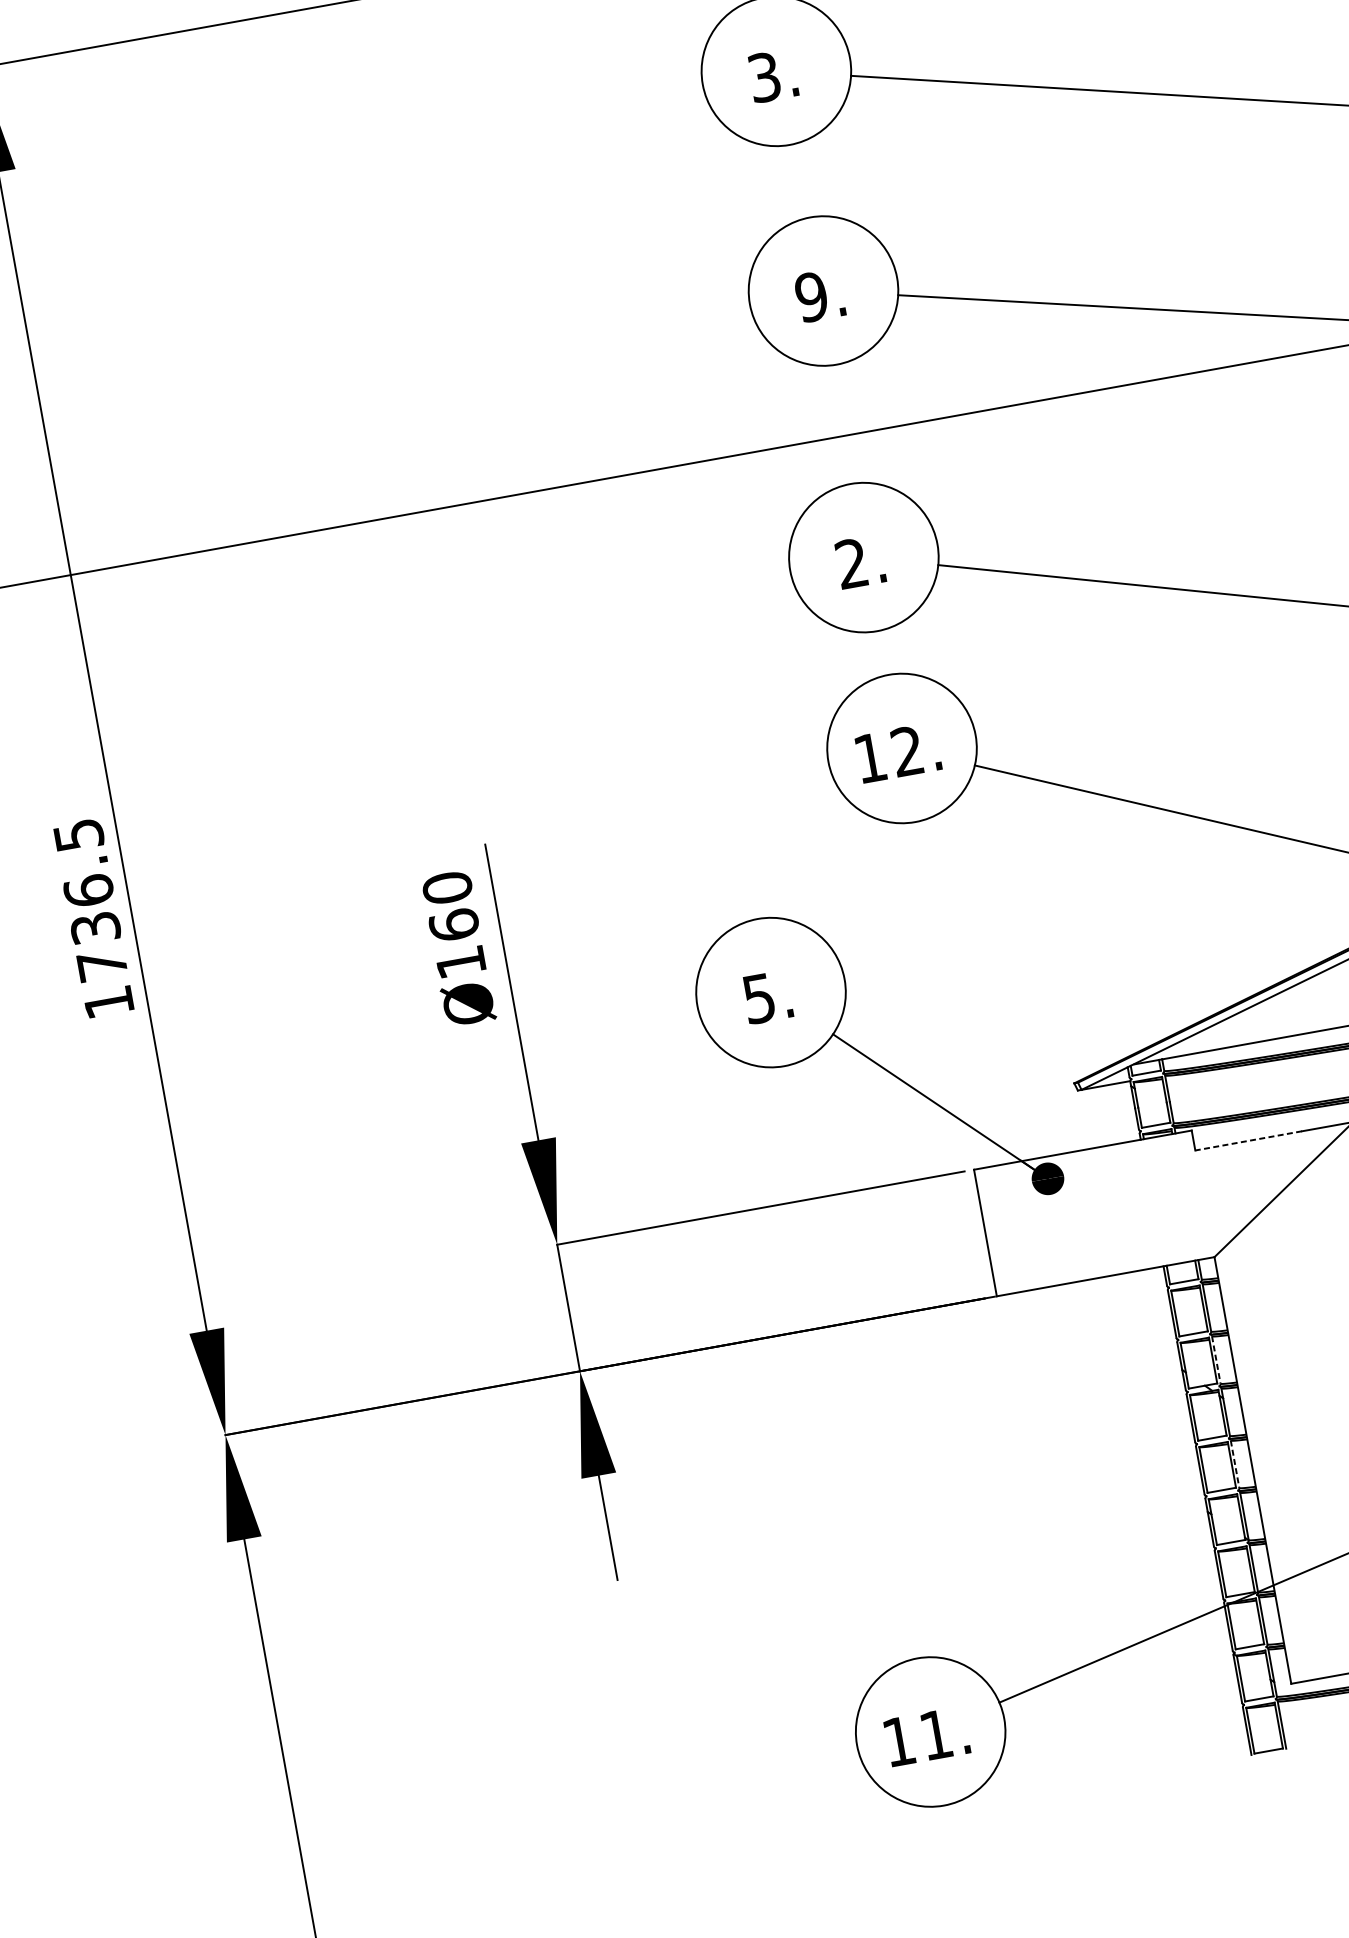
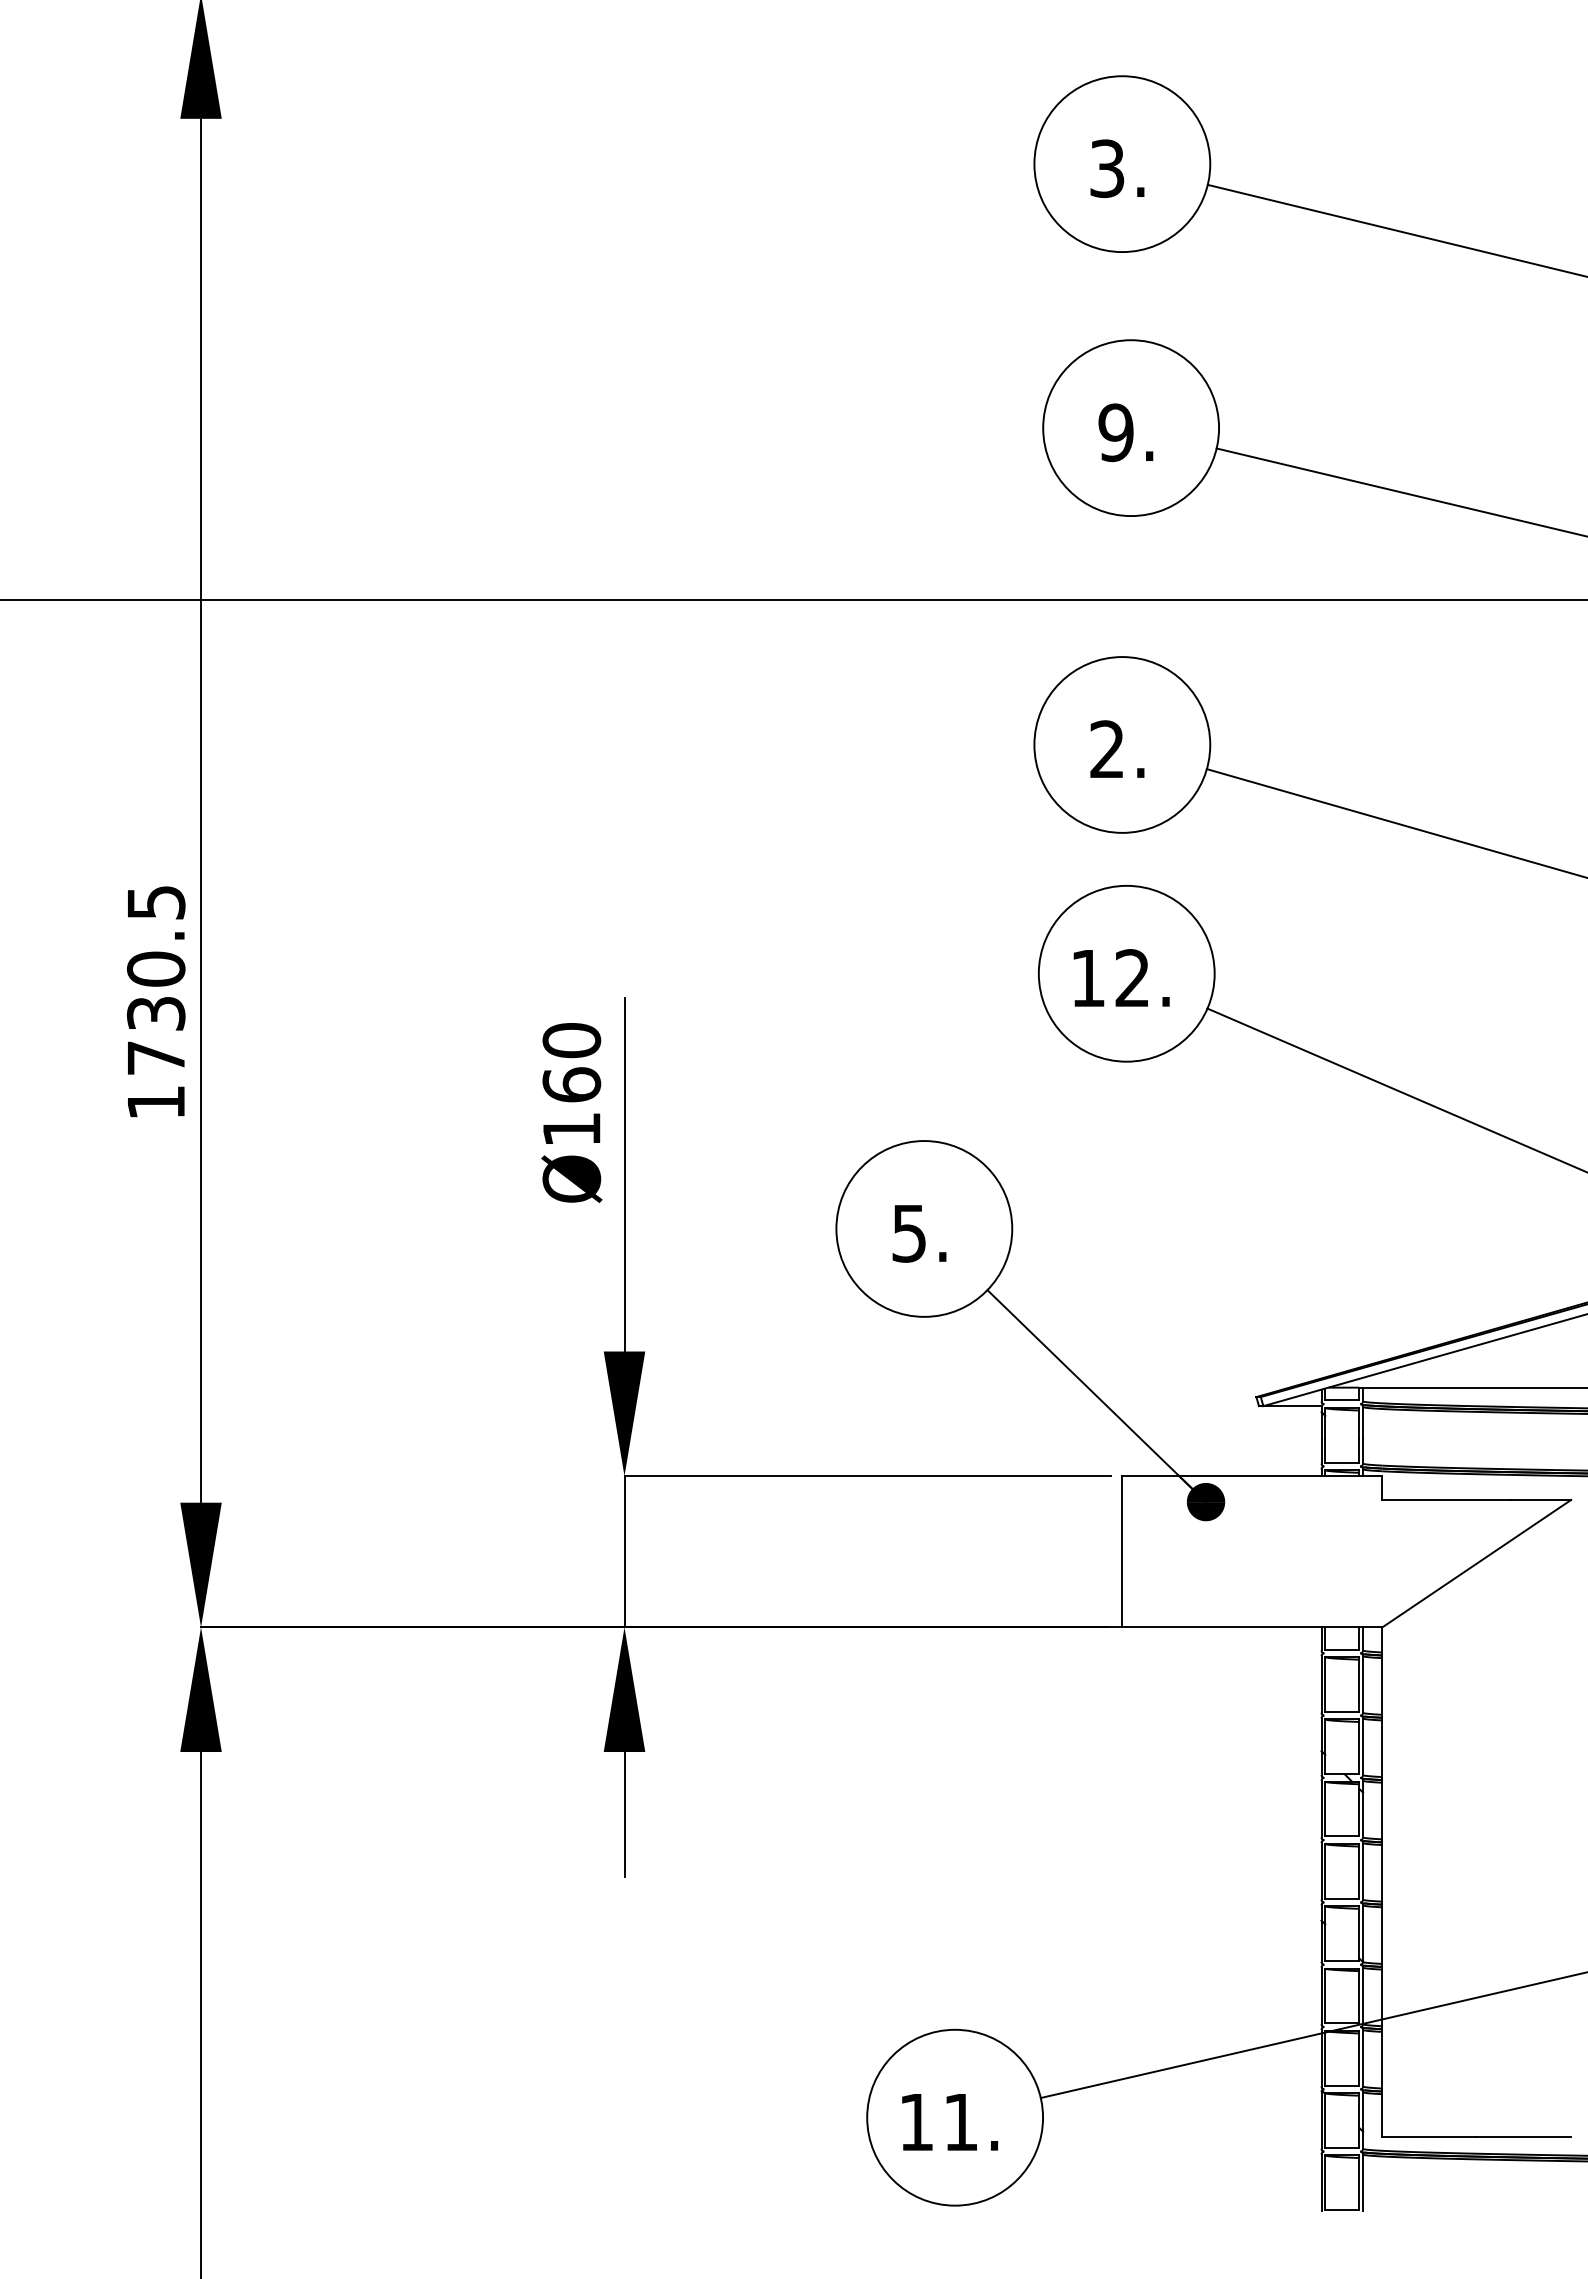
text: (88, 890) -> (156, 968), 1736.5 -> 1730.5
line: (1248, 1140) -> (1446, 1499), dashed -> solid
line: (1216, 1360) -> (1363, 1747), dashed -> solid
line: (1235, 1464) -> (1363, 1871), dashed -> solid

